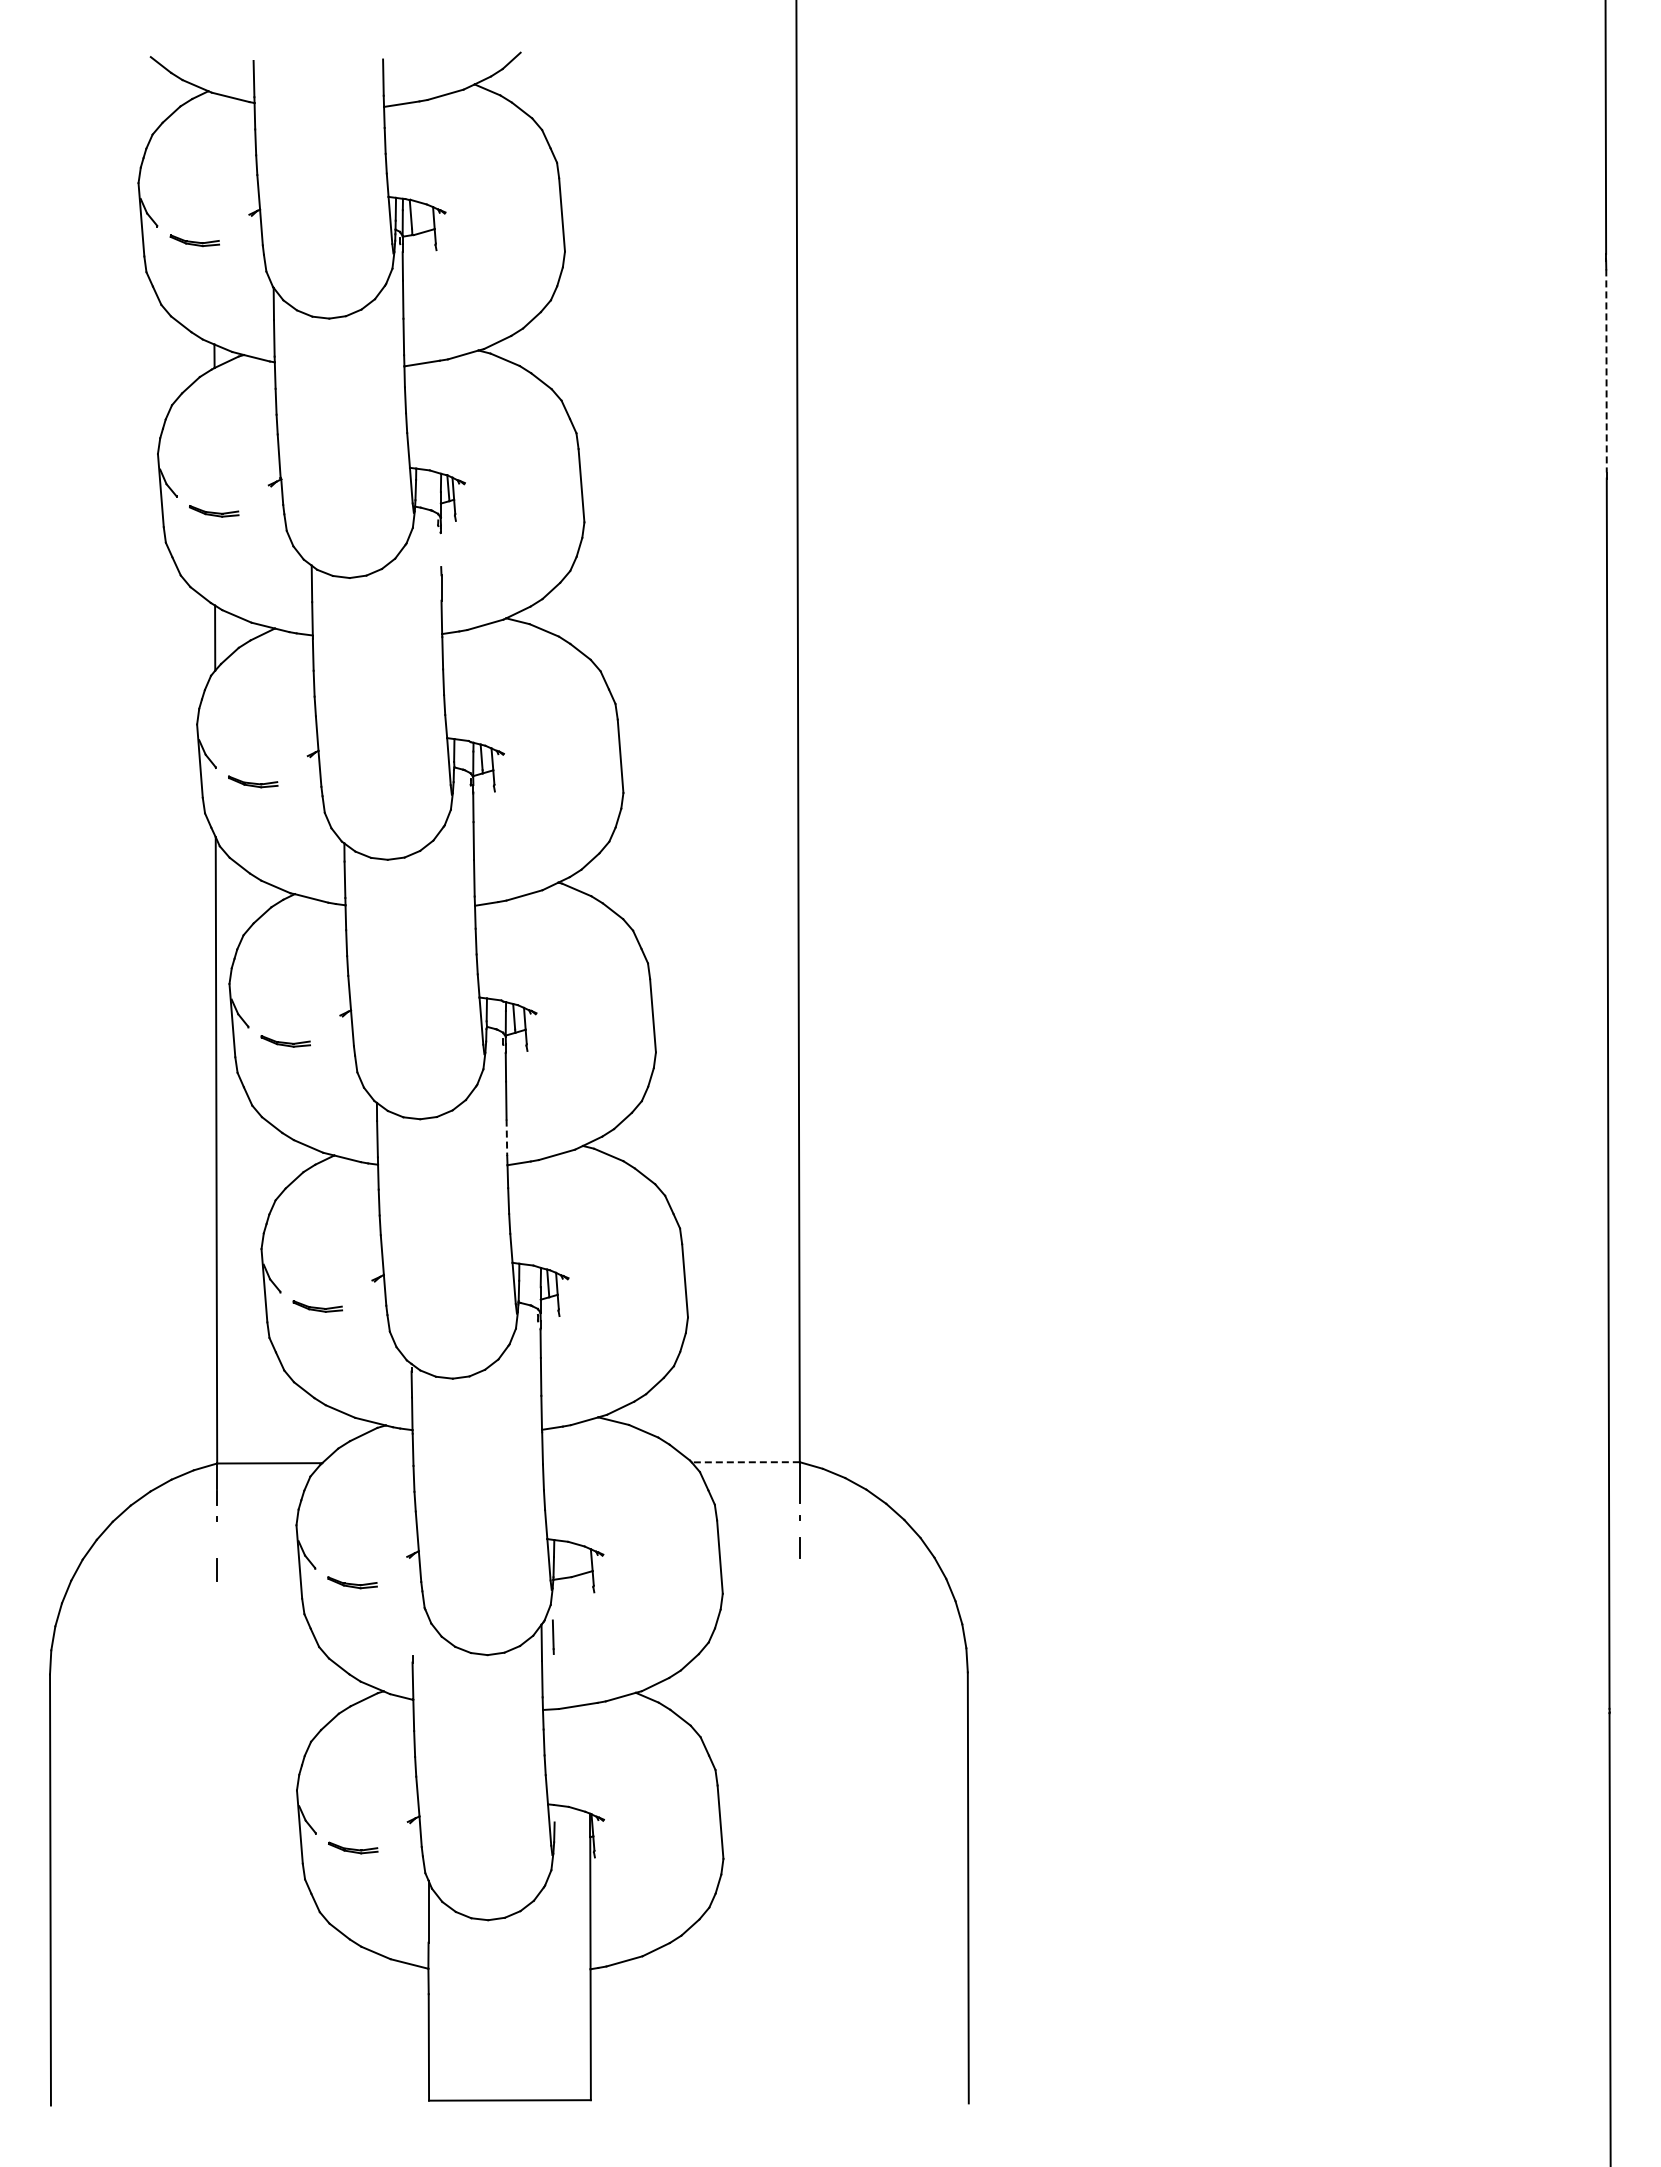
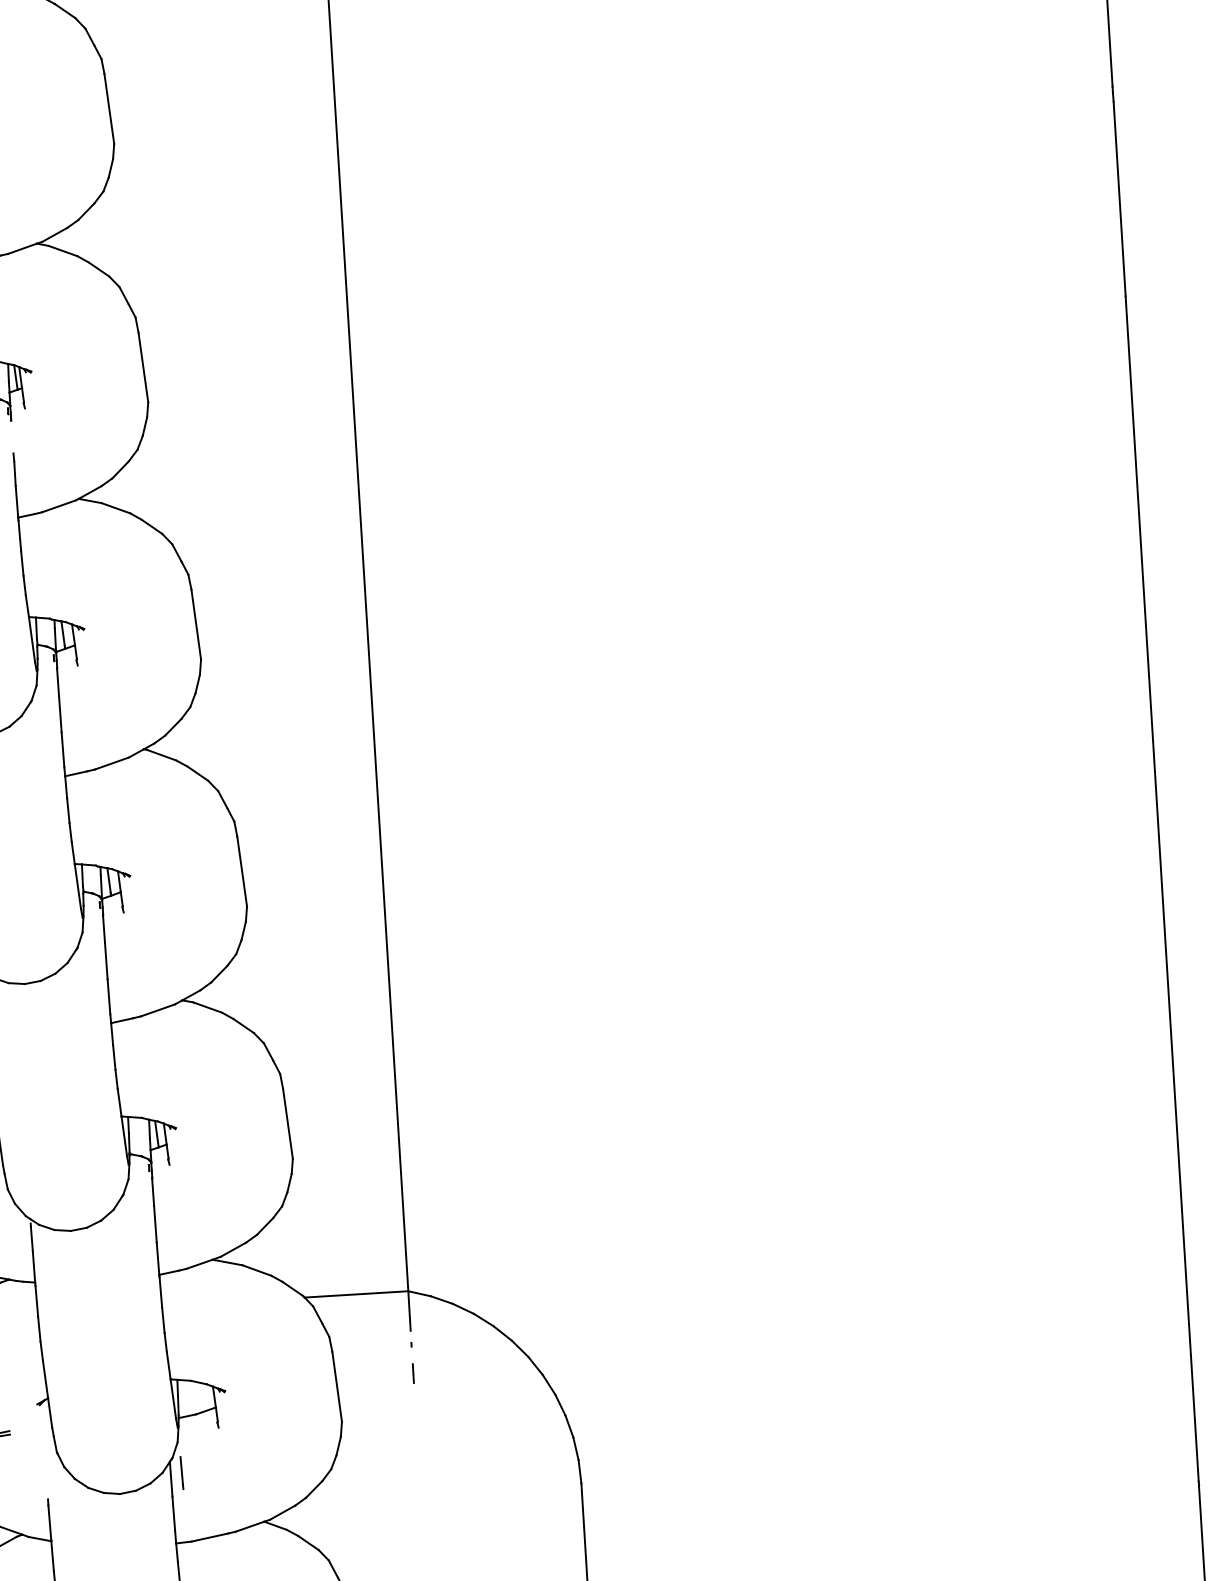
line: (1606, 370) -> (1119, 198), dashed -> solid
line: (506, 1138) -> (108, 997), dashed -> solid
line: (745, 1462) -> (356, 1294), dashed -> solid

